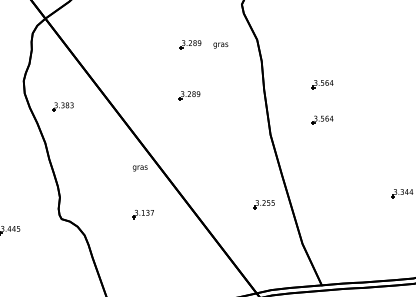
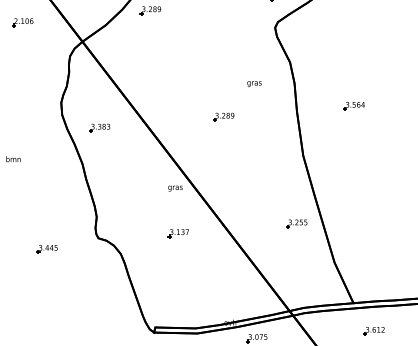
part: (190, 43) -> (224, 66), removed
text: (220, 45) -> (254, 84), moved
part: (321, 120) -> (353, 141), removed

